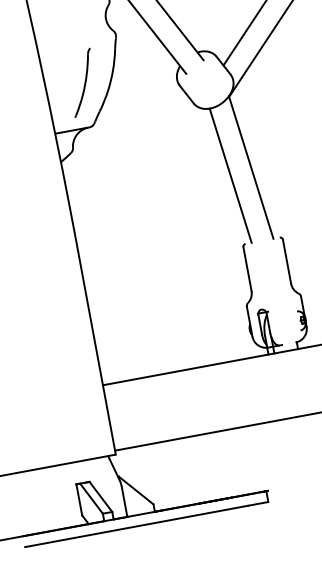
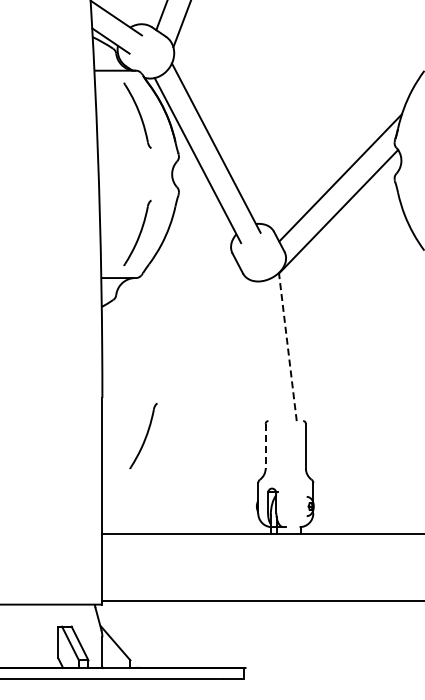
line: (250, 167) -> (287, 346), solid -> dashed
line: (230, 176) -> (265, 351), removed
line: (247, 269) -> (265, 446), solid -> dashed
part: (125, 280) -> (143, 435), added

